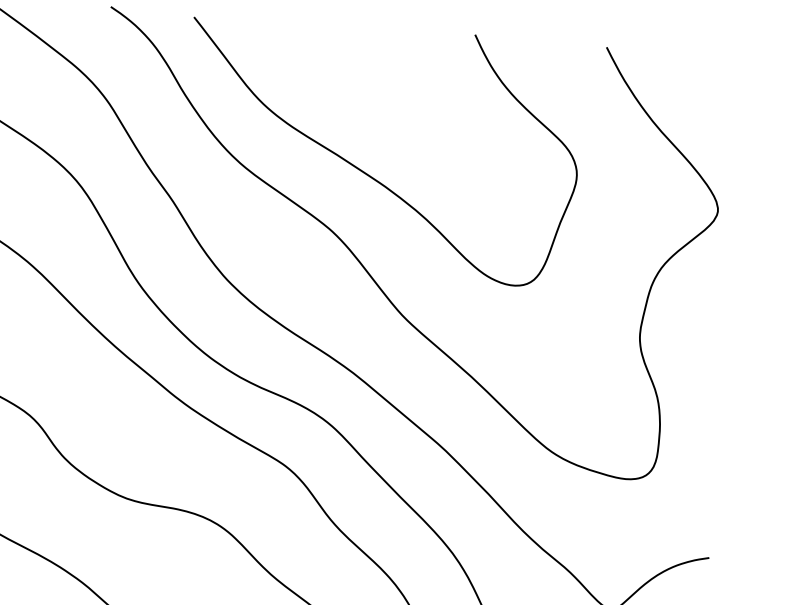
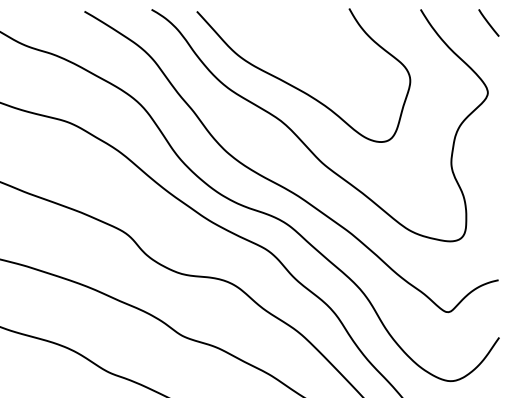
line: (729, 81) -> (488, 22), added

